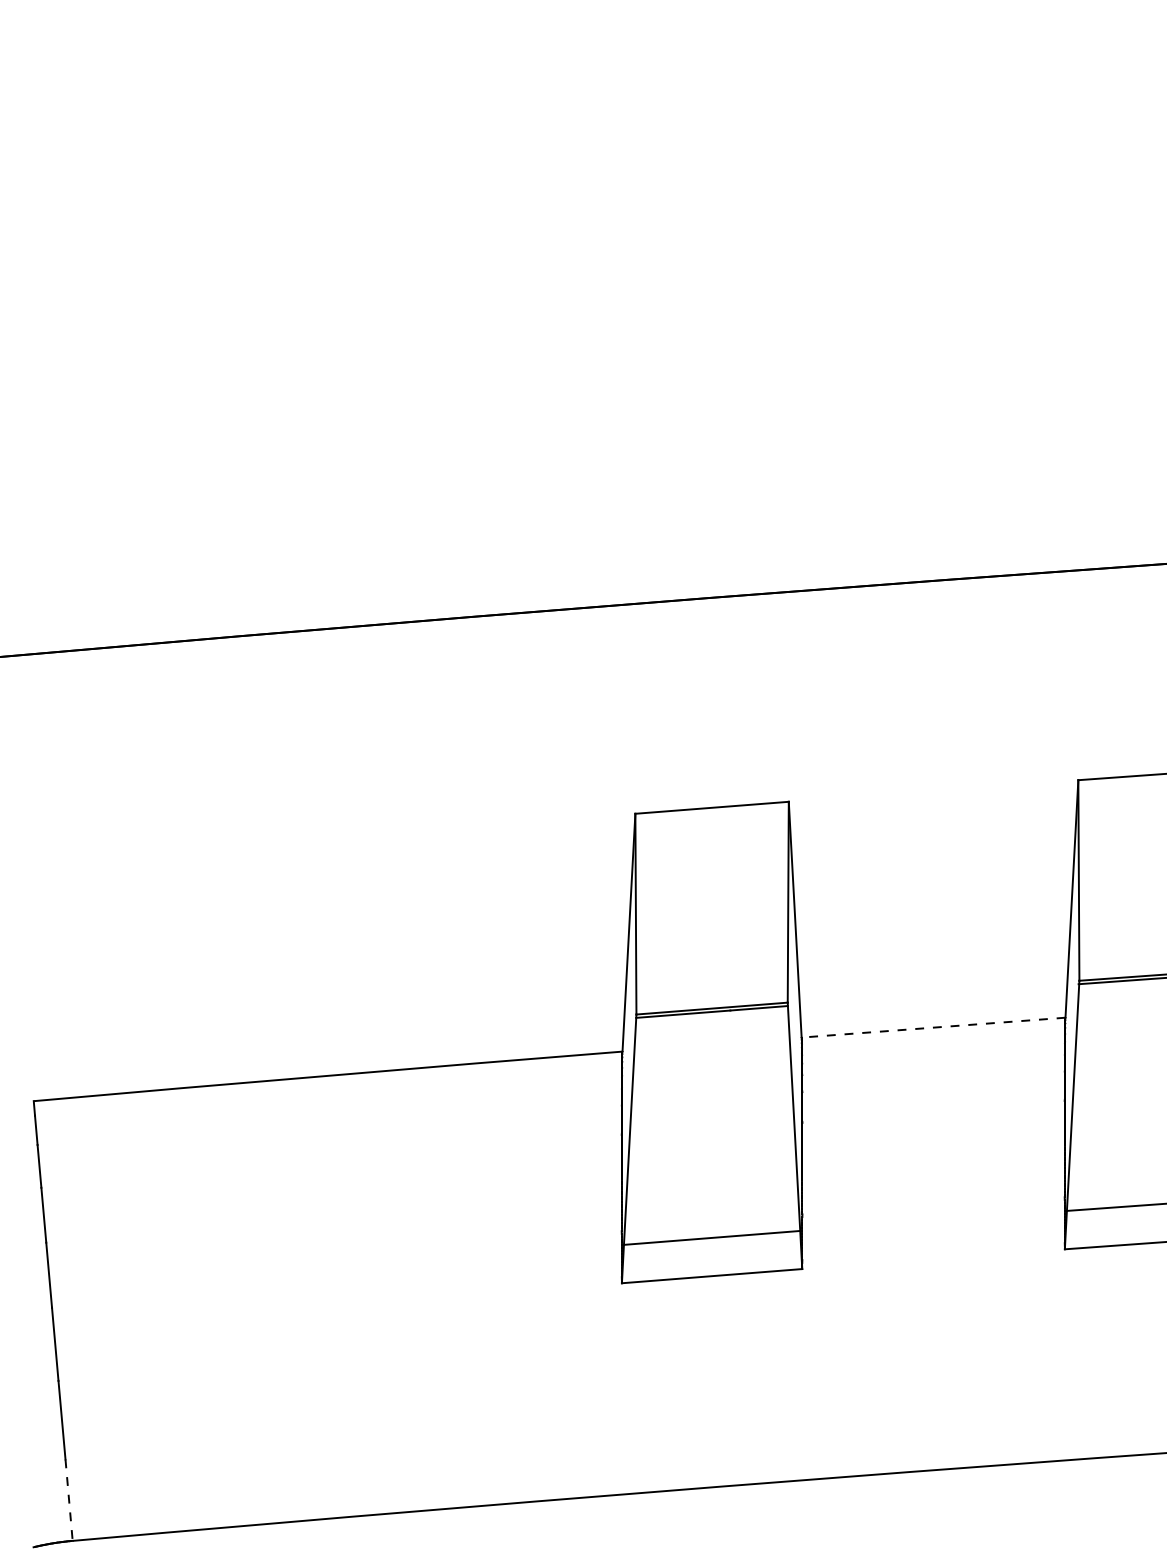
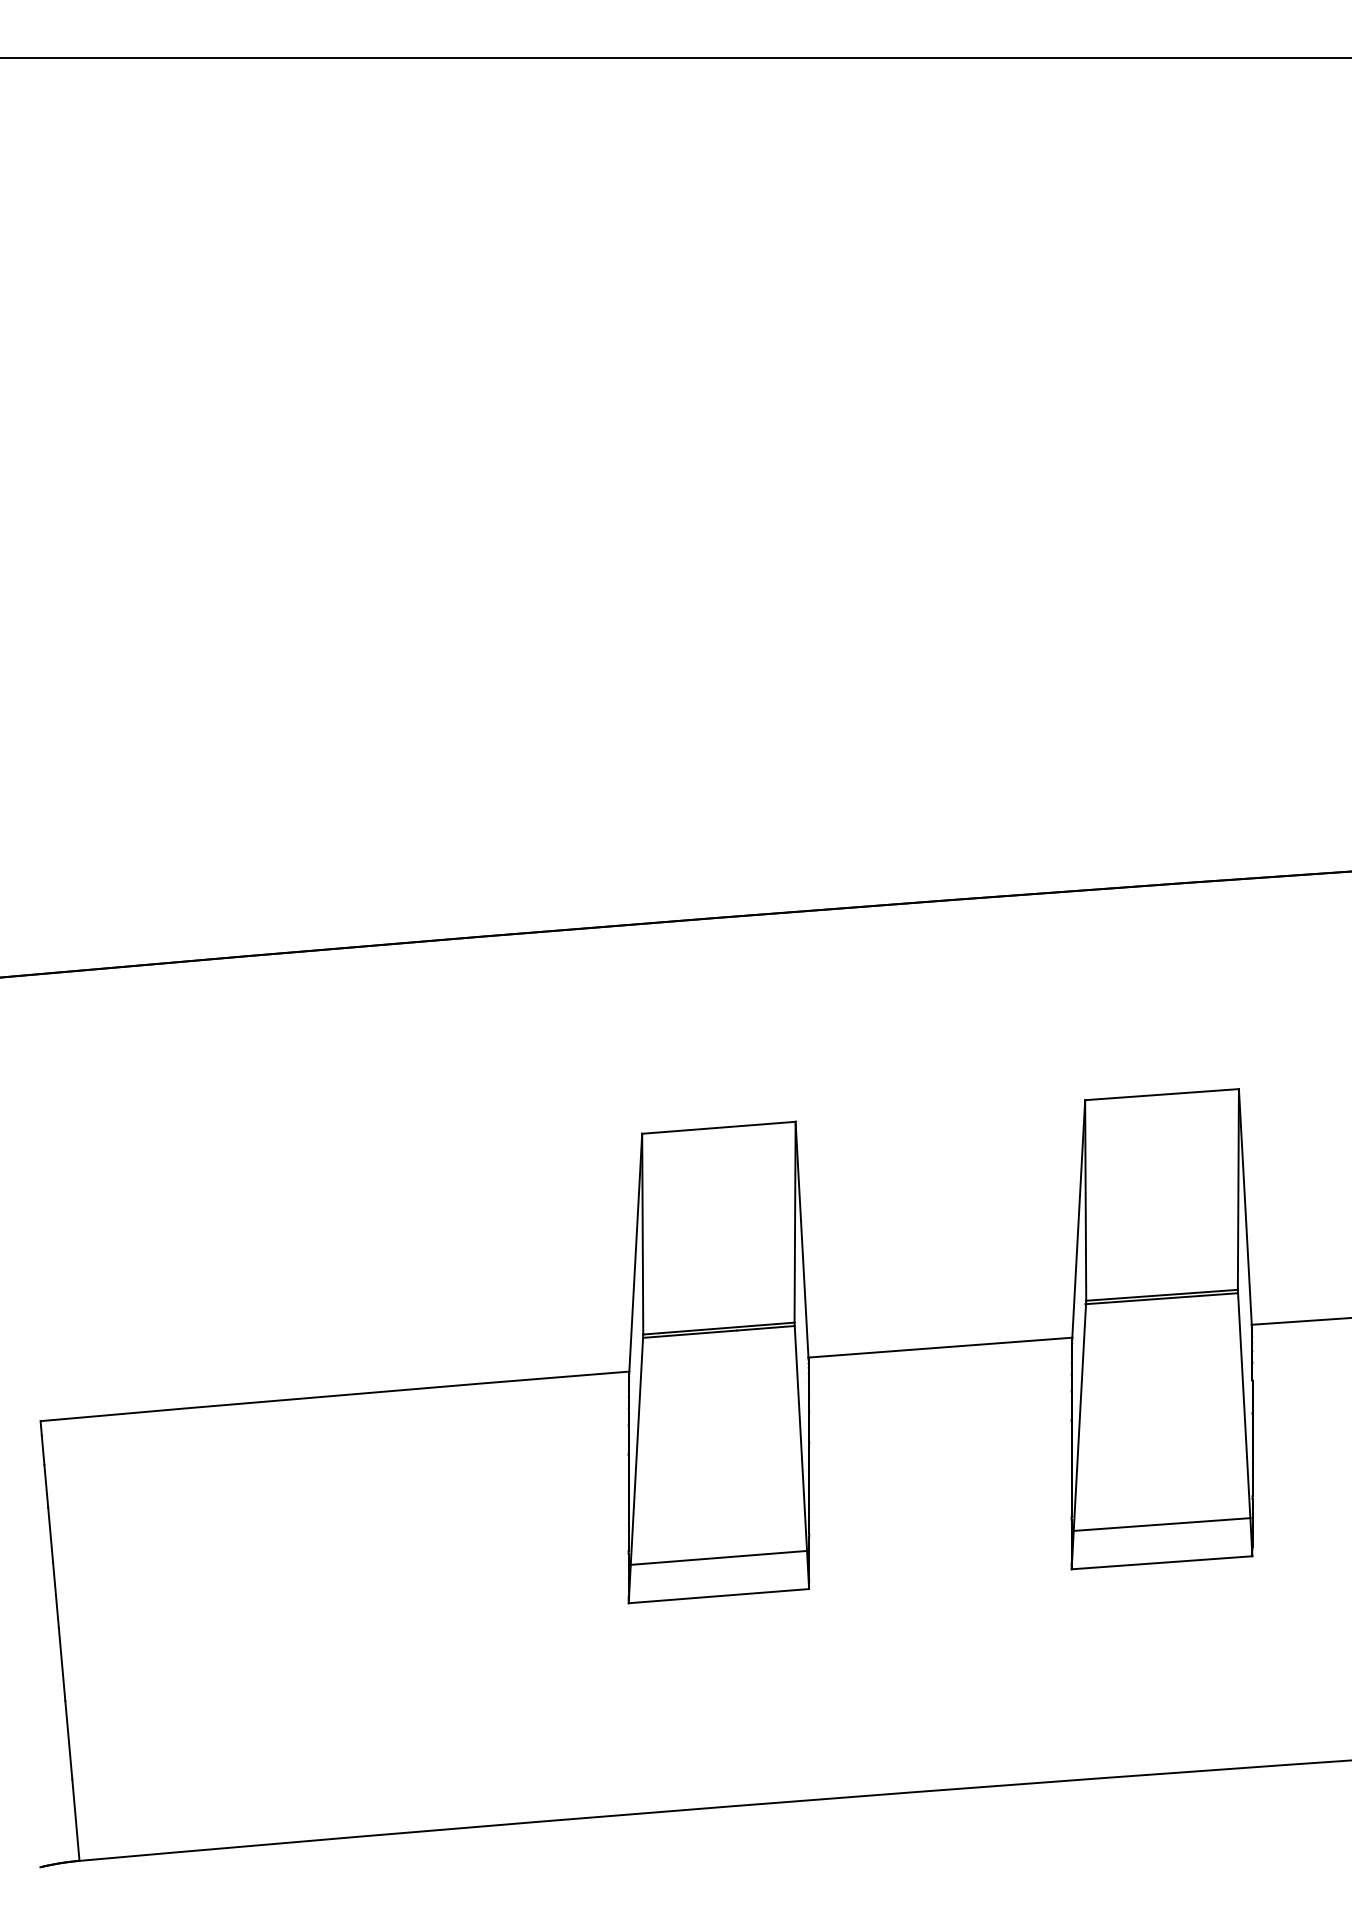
line: (932, 1027) -> (939, 1347), dashed -> solid
line: (68, 1500) -> (75, 1820), dashed -> solid

